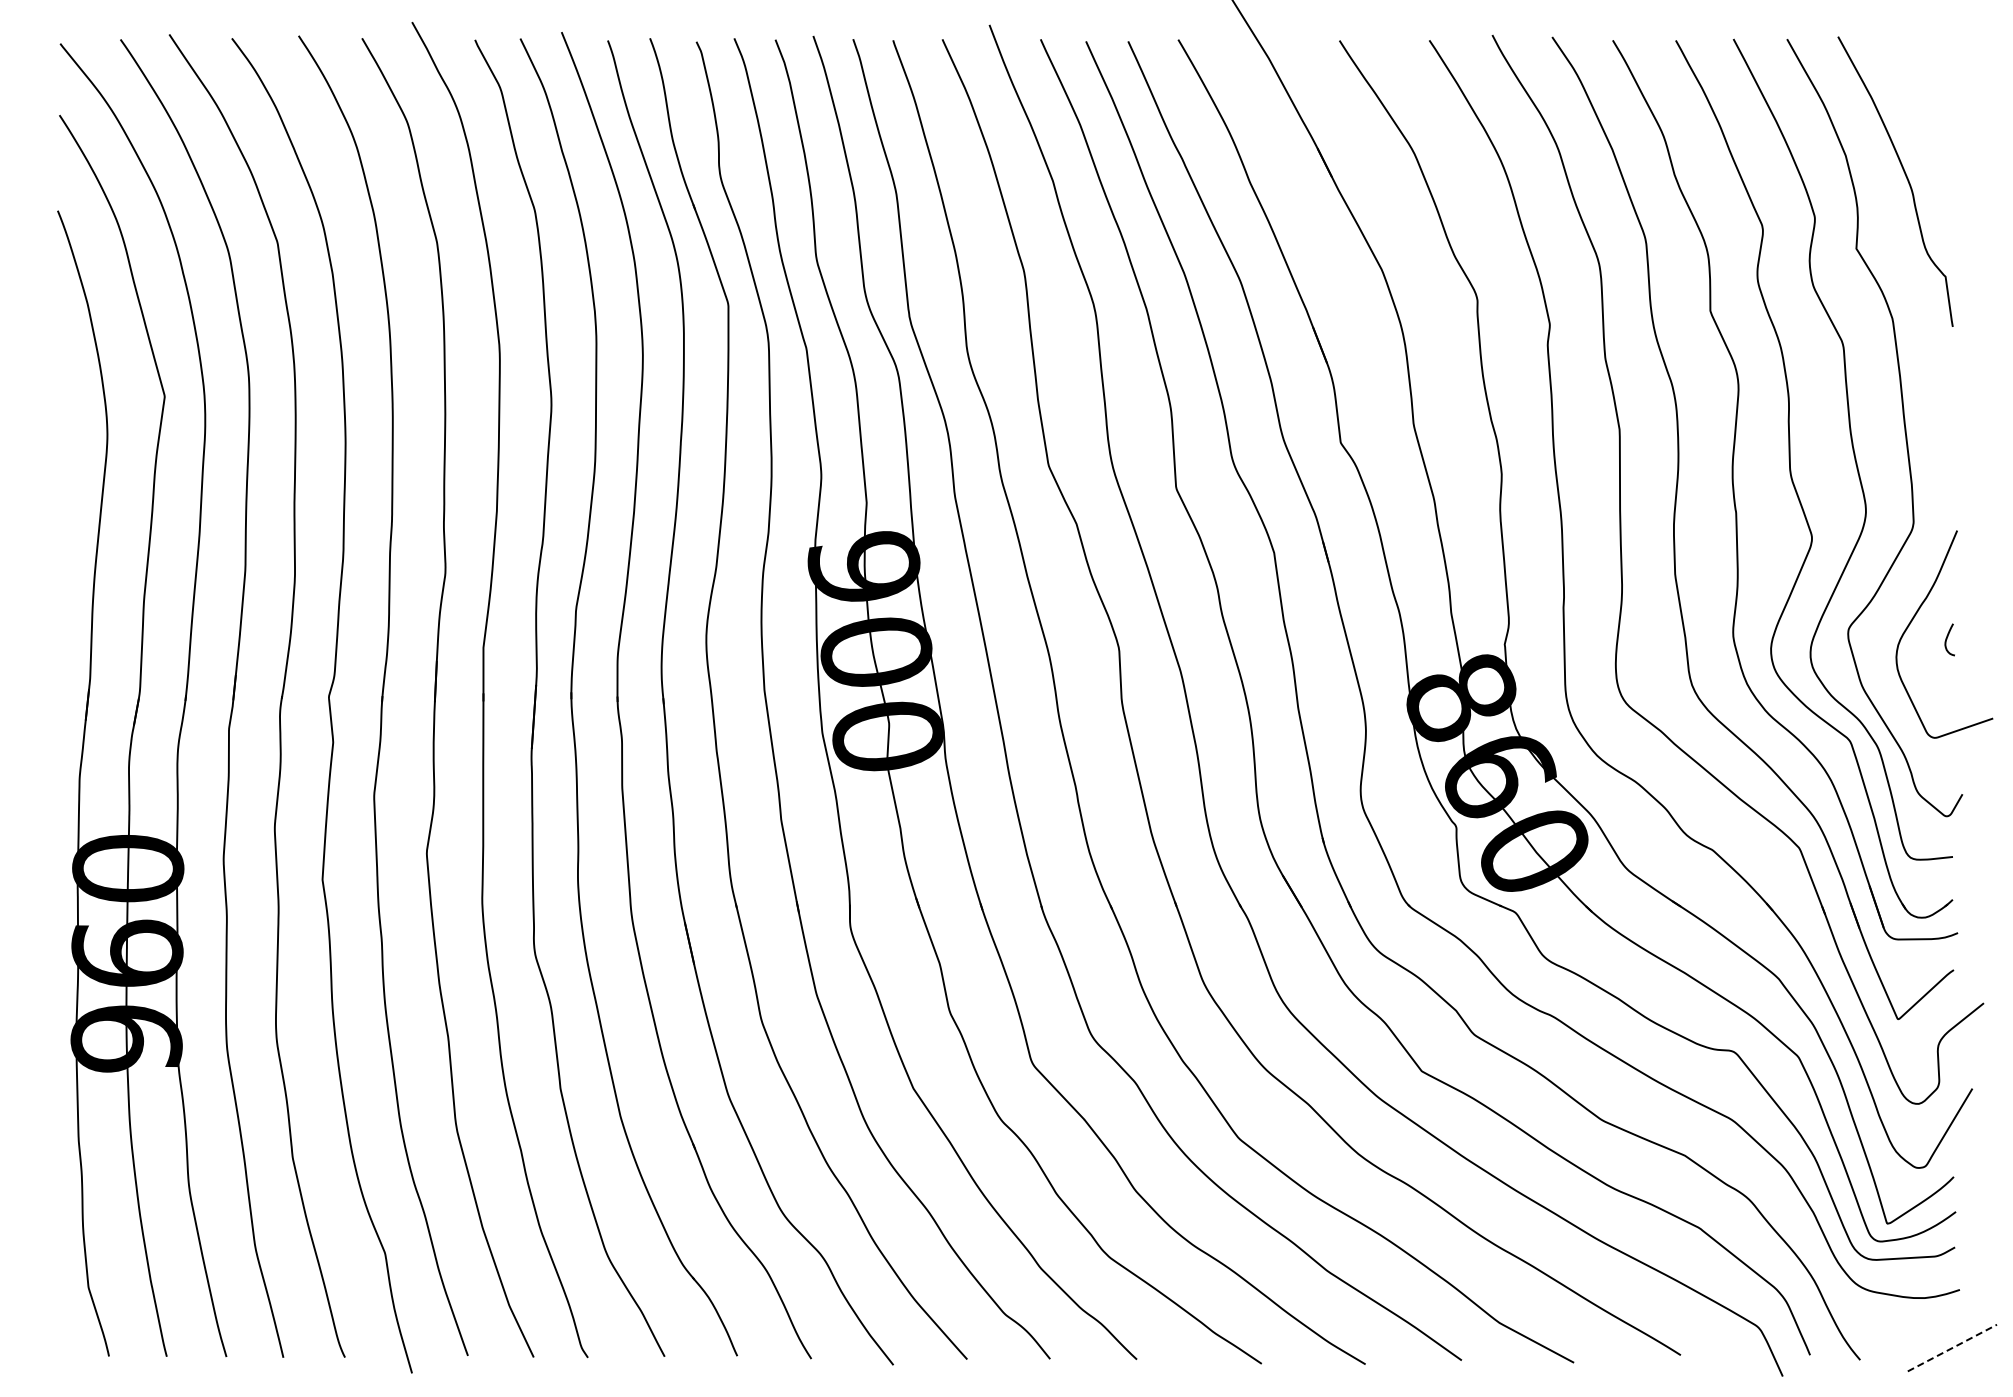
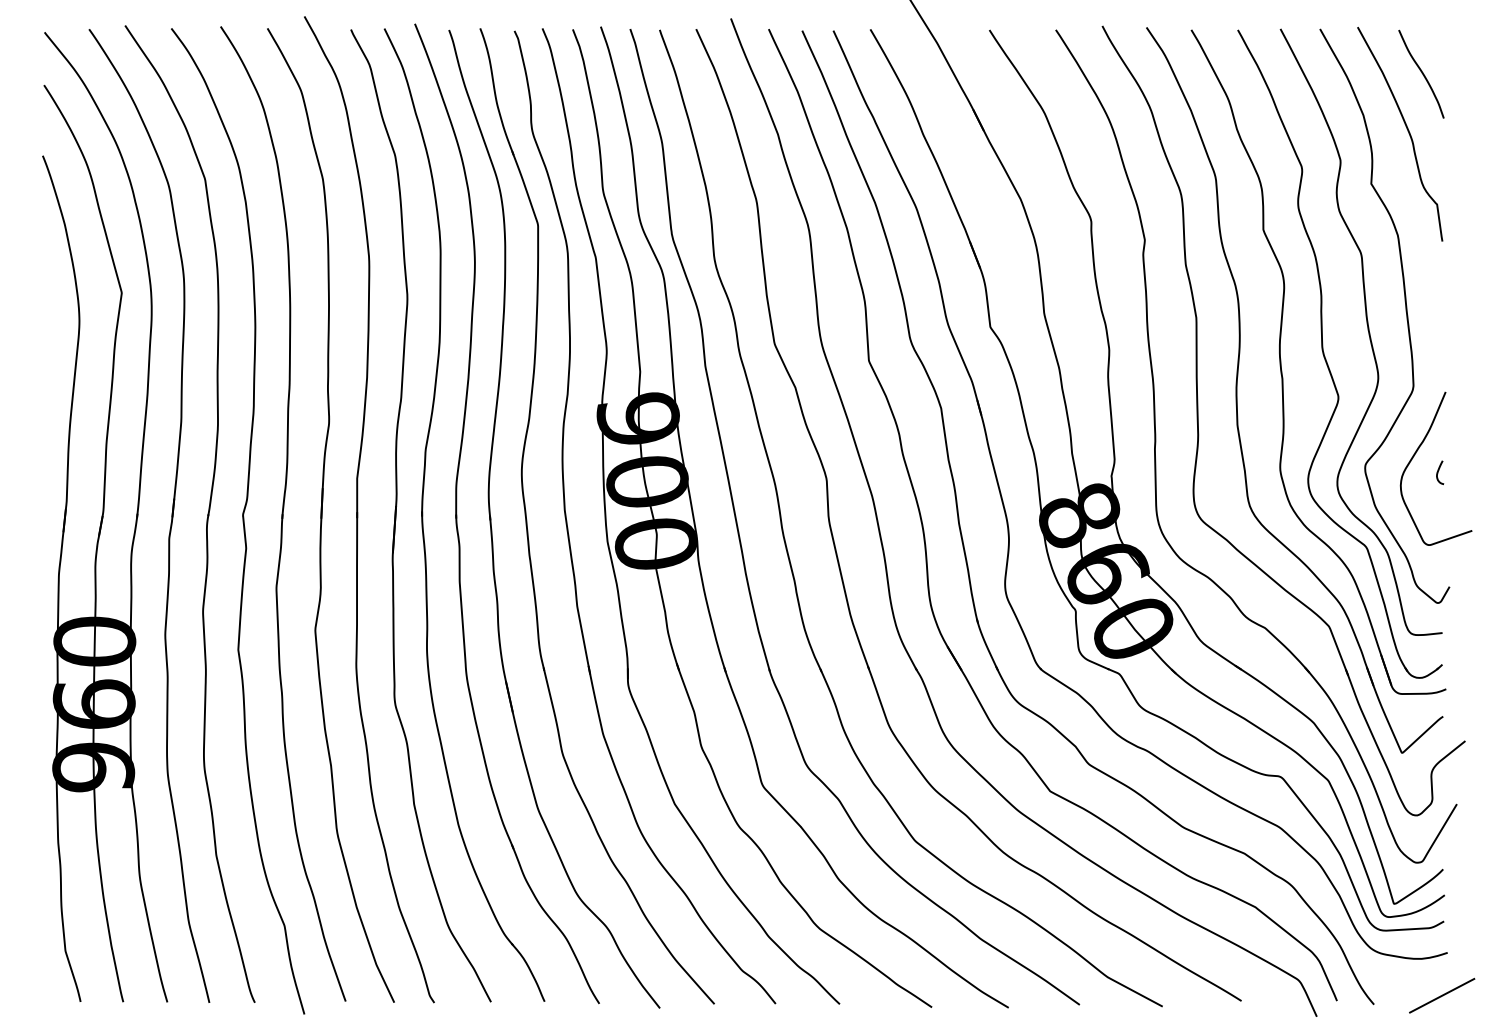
curve: (1925, 100) -> (1422, 74), added
line: (1952, 1347) -> (1442, 995), dashed -> solid

